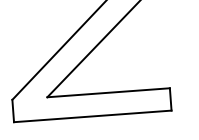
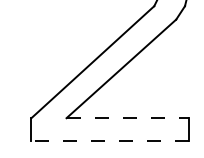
line: (109, 93) -> (128, 118), solid -> dashed
line: (92, 116) -> (110, 140), solid -> dashed

